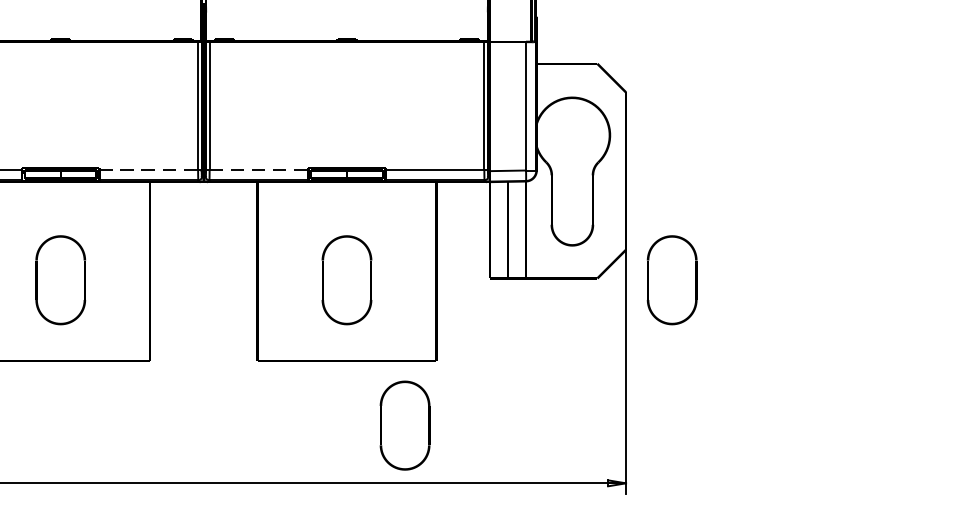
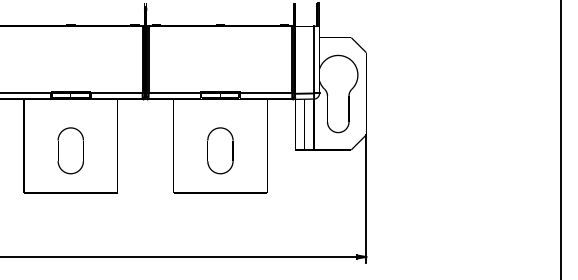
line: (148, 168) -> (116, 92), dashed -> solid
line: (259, 168) -> (174, 92), dashed -> solid
part: (672, 279) -> (390, 150), removed
part: (404, 425) -> (250, 226), removed

